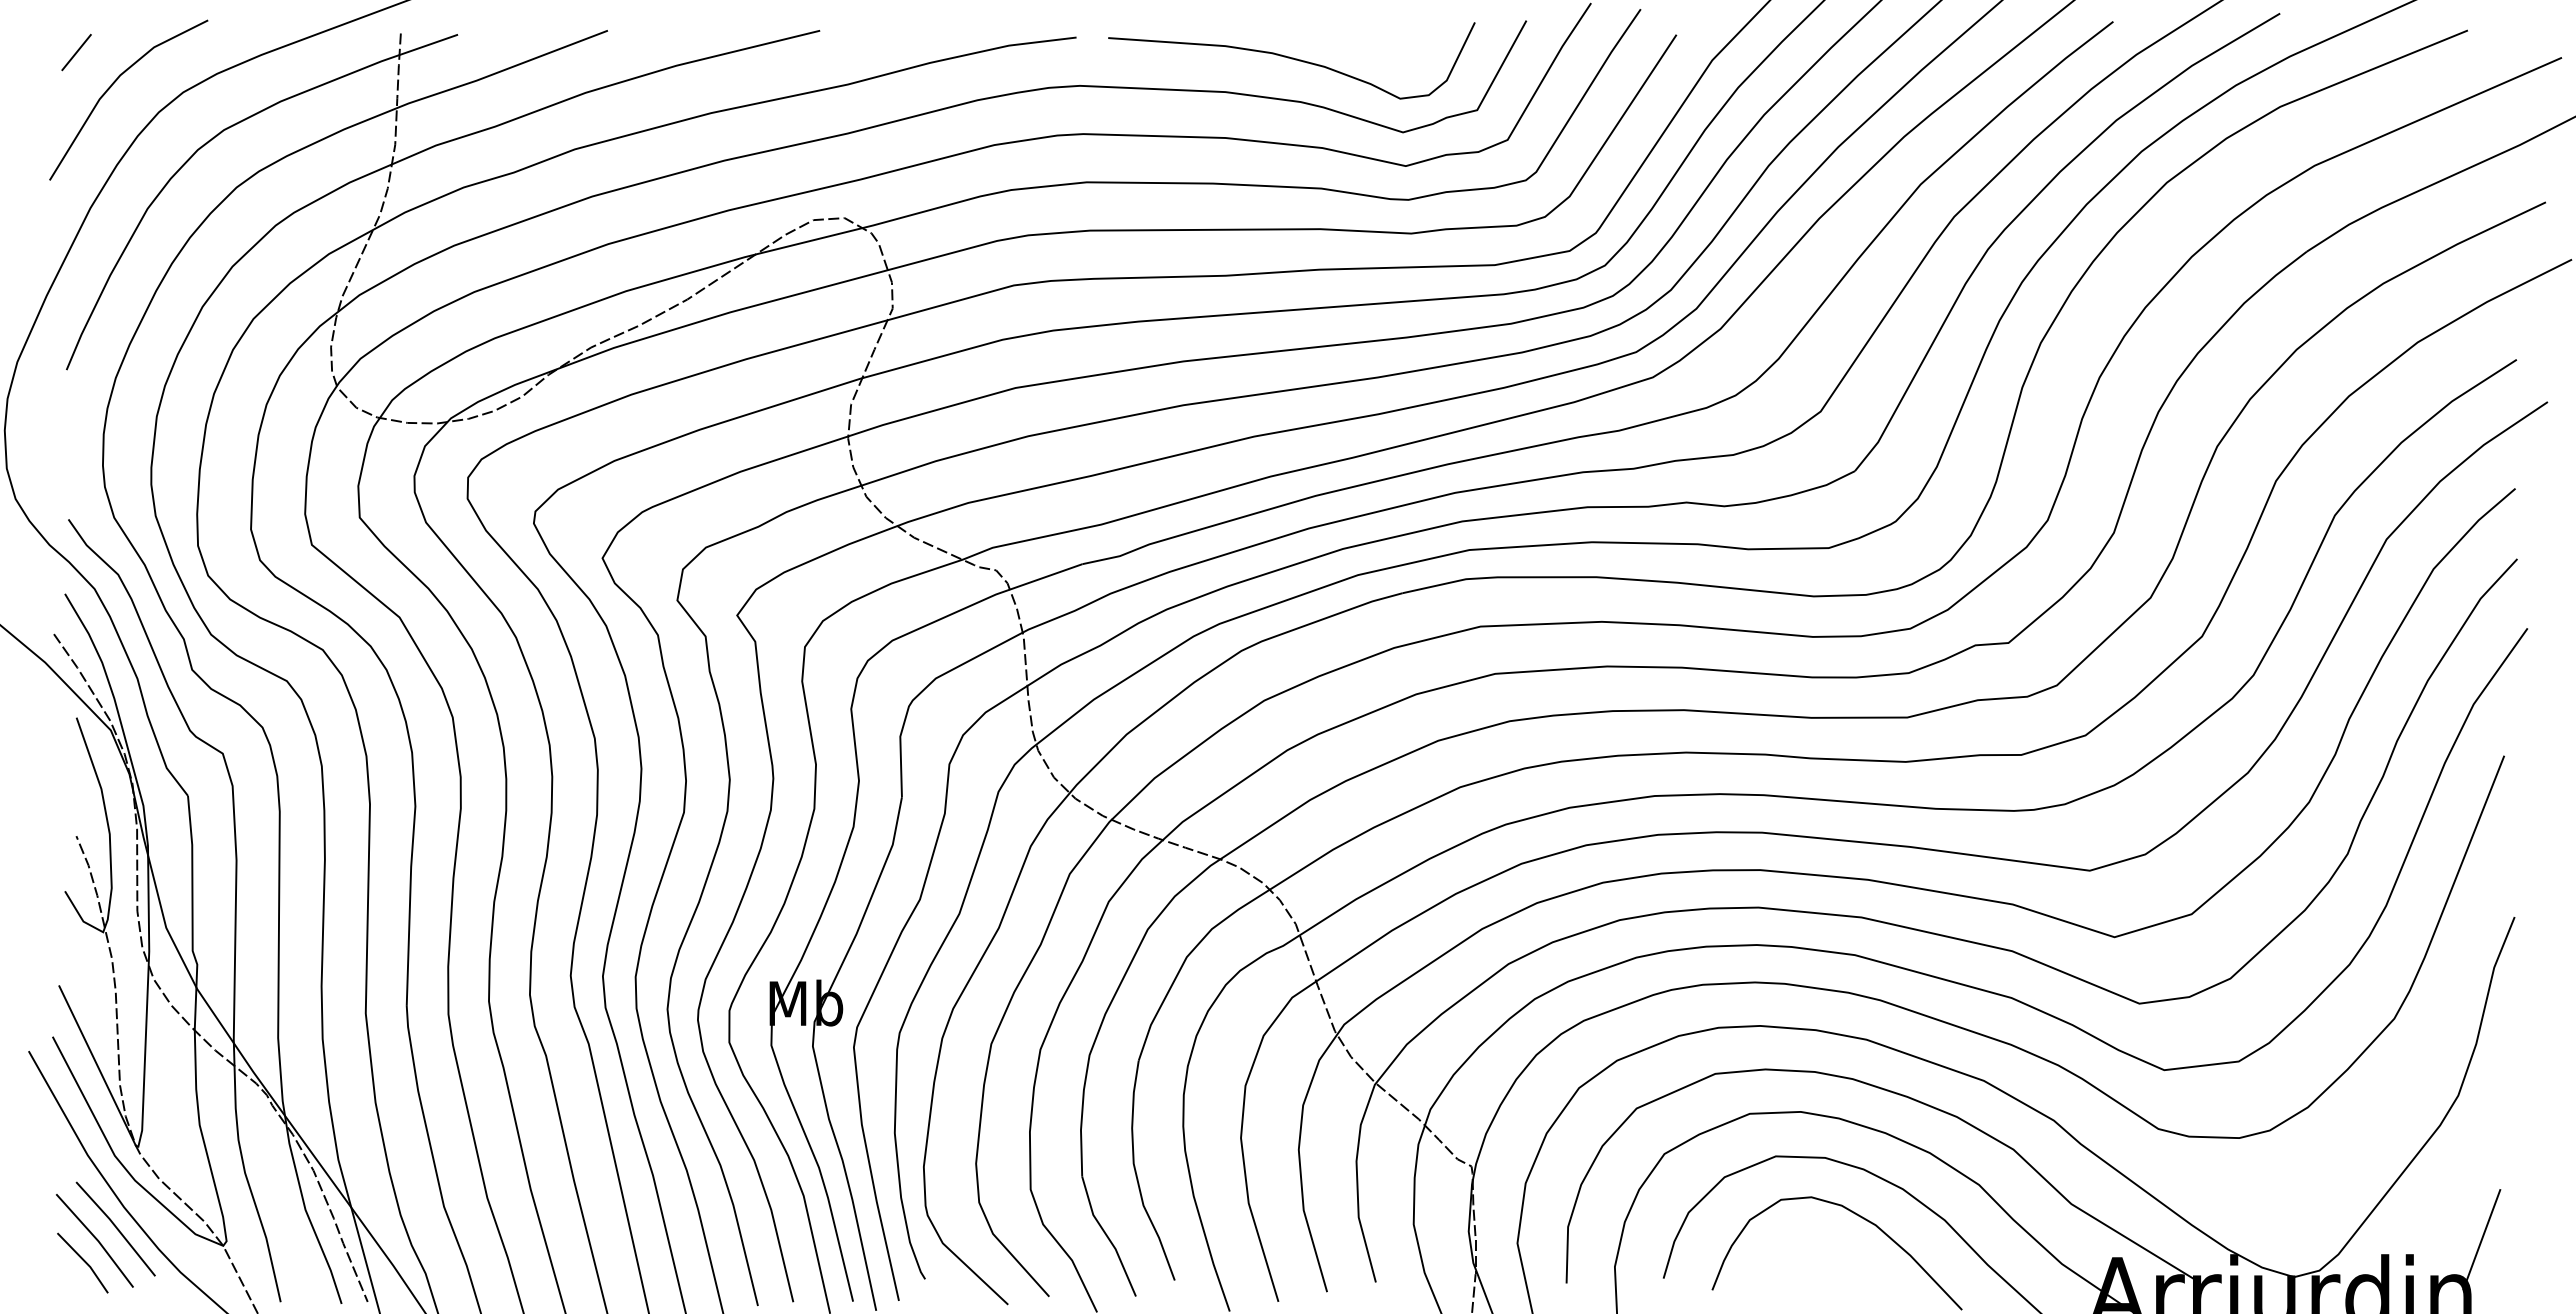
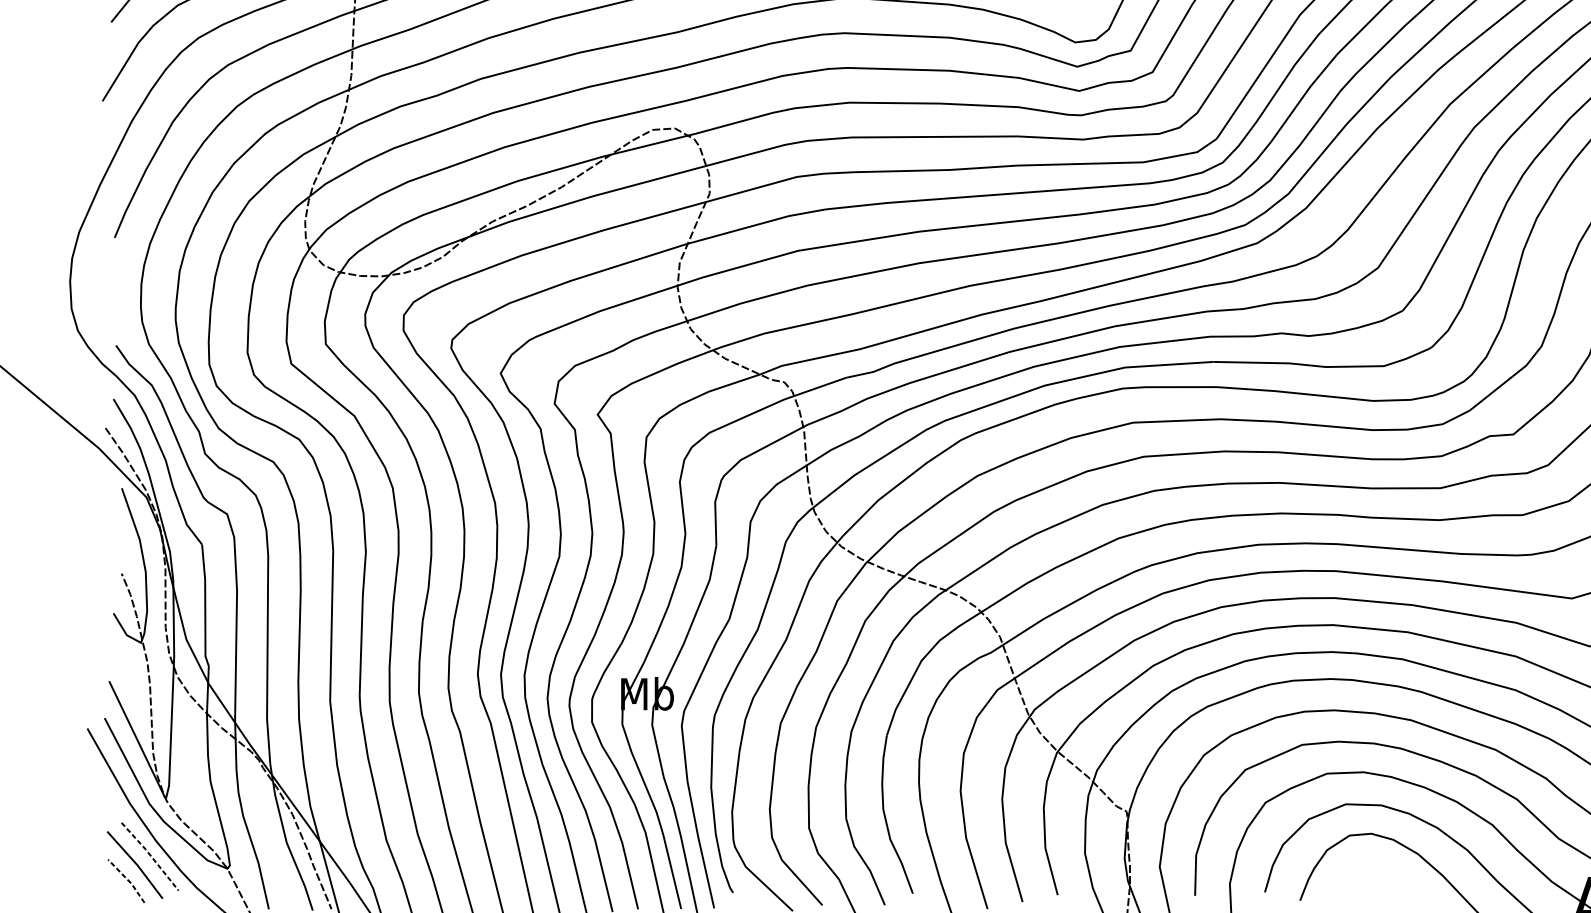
line: (116, 1228) -> (150, 856), solid -> dashed
line: (84, 1261) -> (127, 880), solid -> dashed

